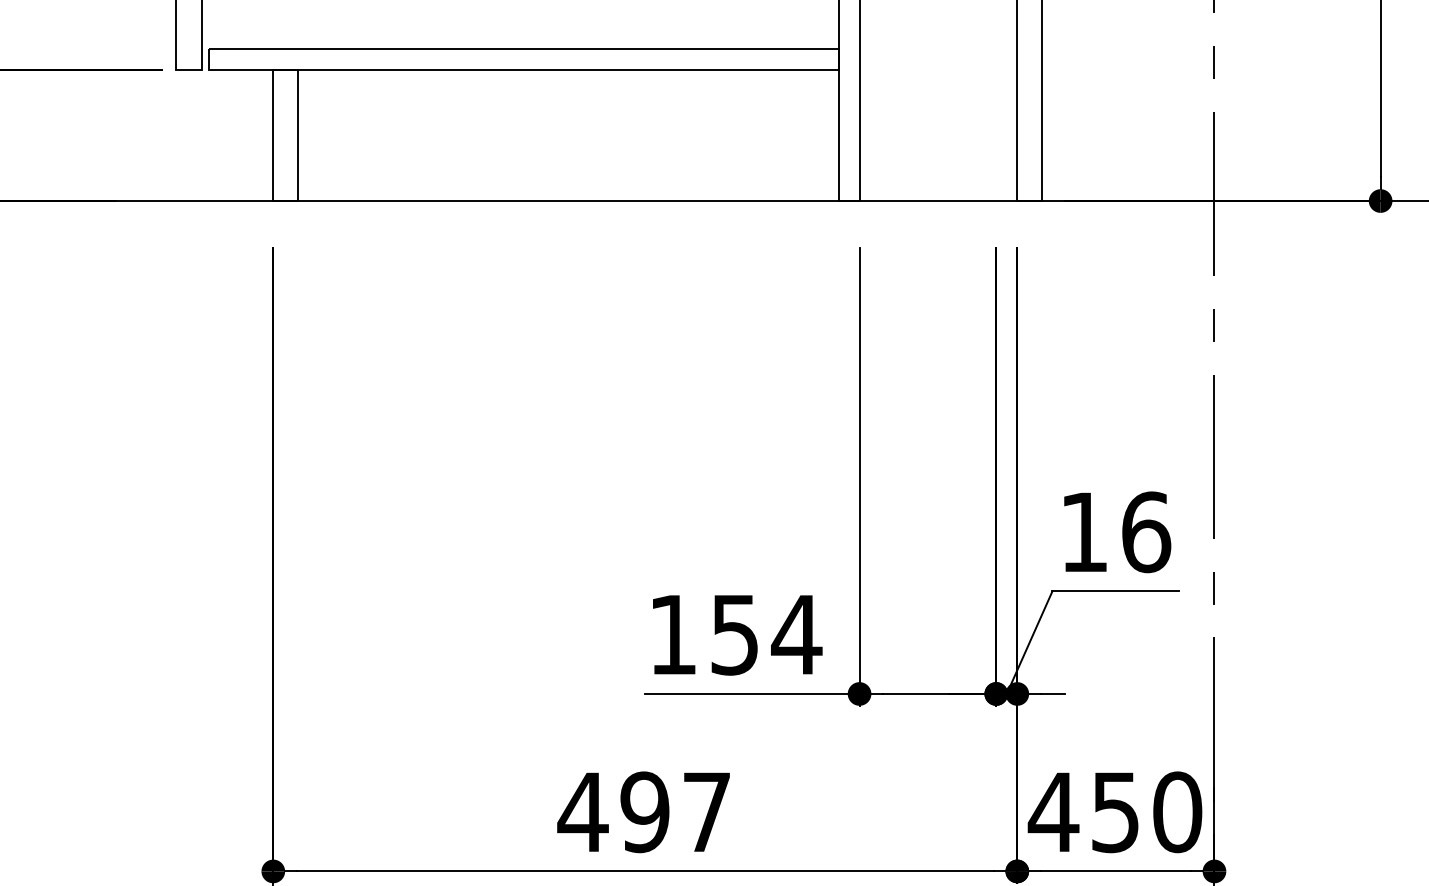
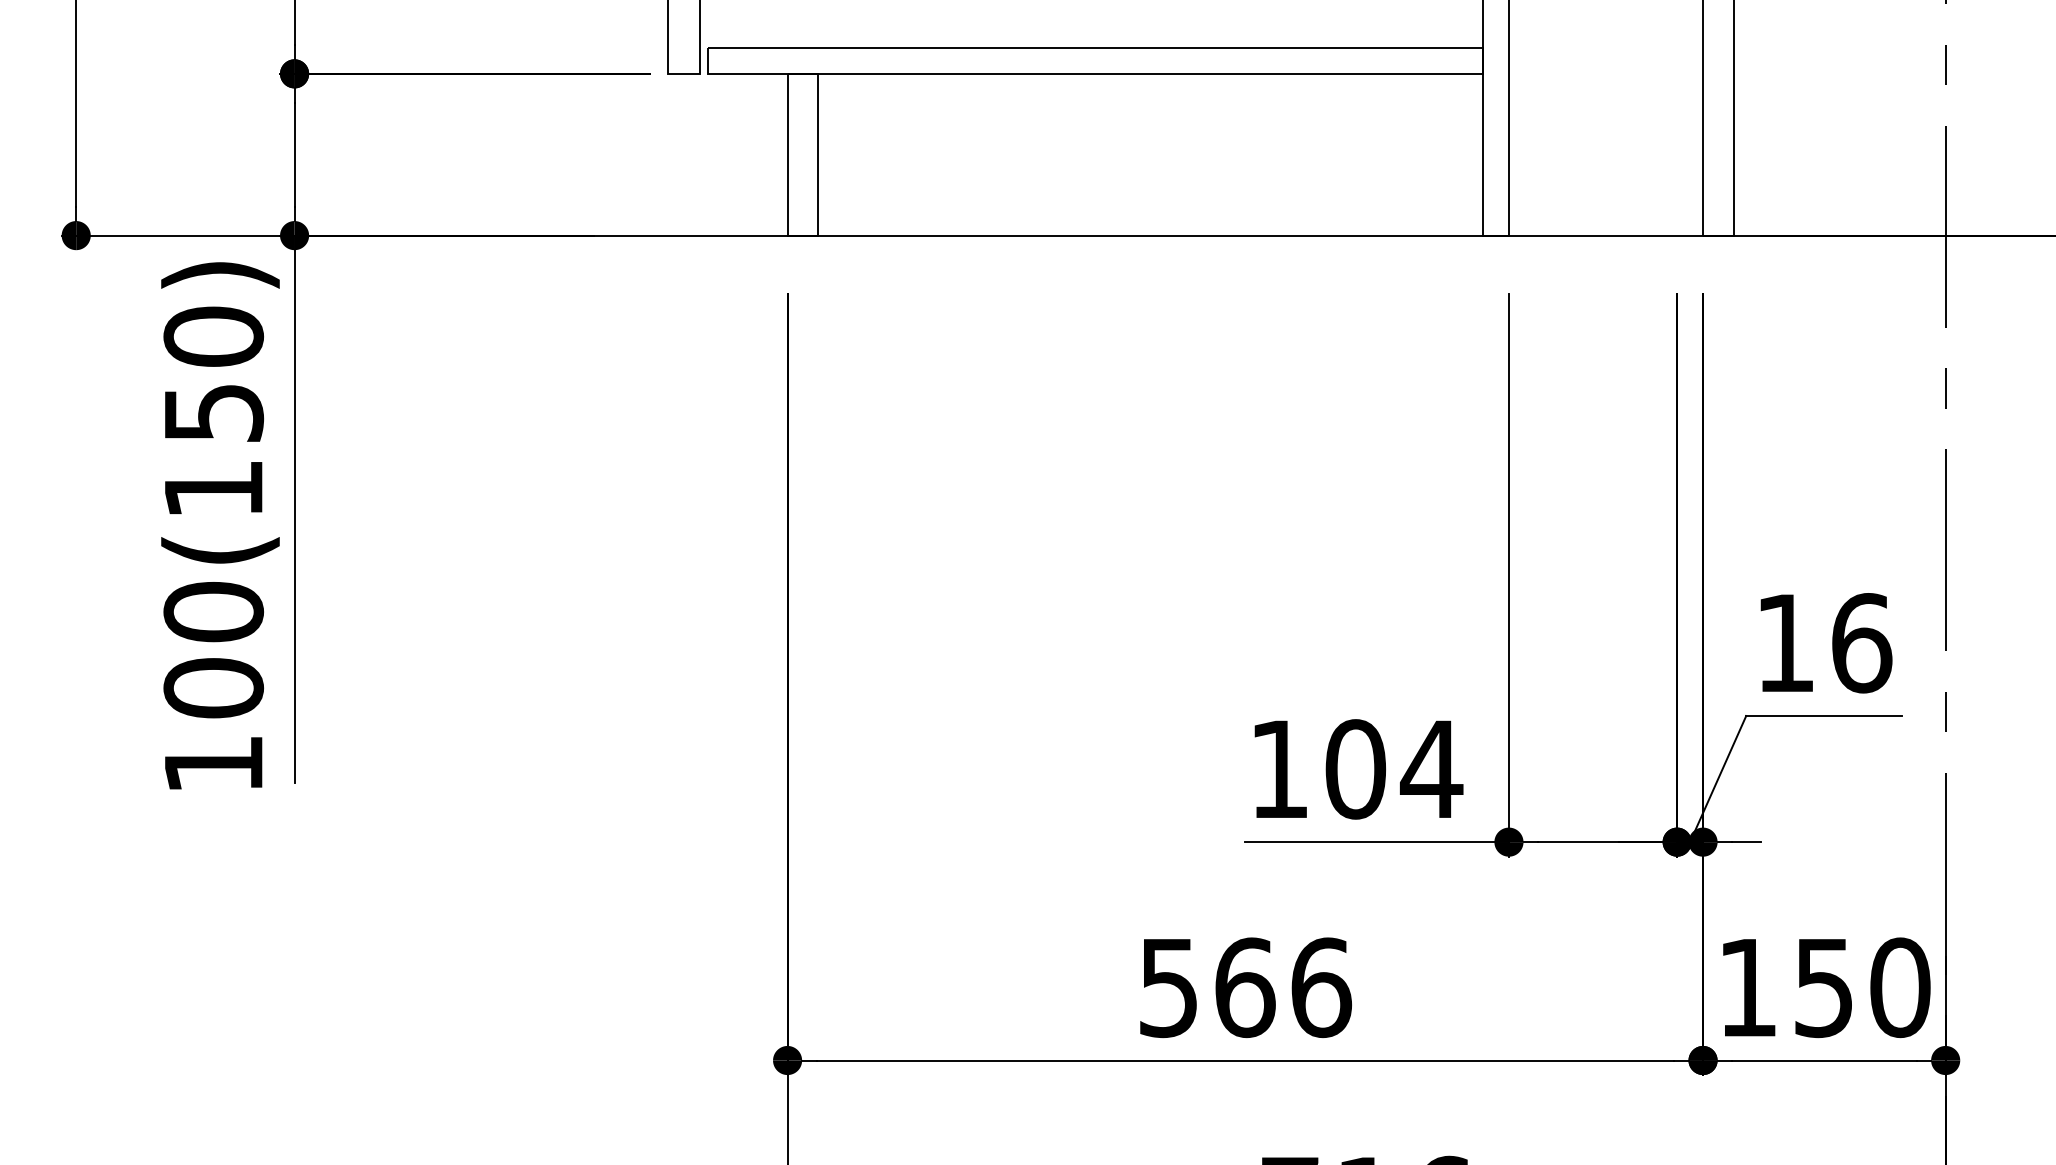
text: (734, 634) -> (1355, 769), 154 -> 104
text: (644, 812) -> (1244, 987), 497 -> 566
text: (1053, 812) -> (1747, 987), 450 -> 150

